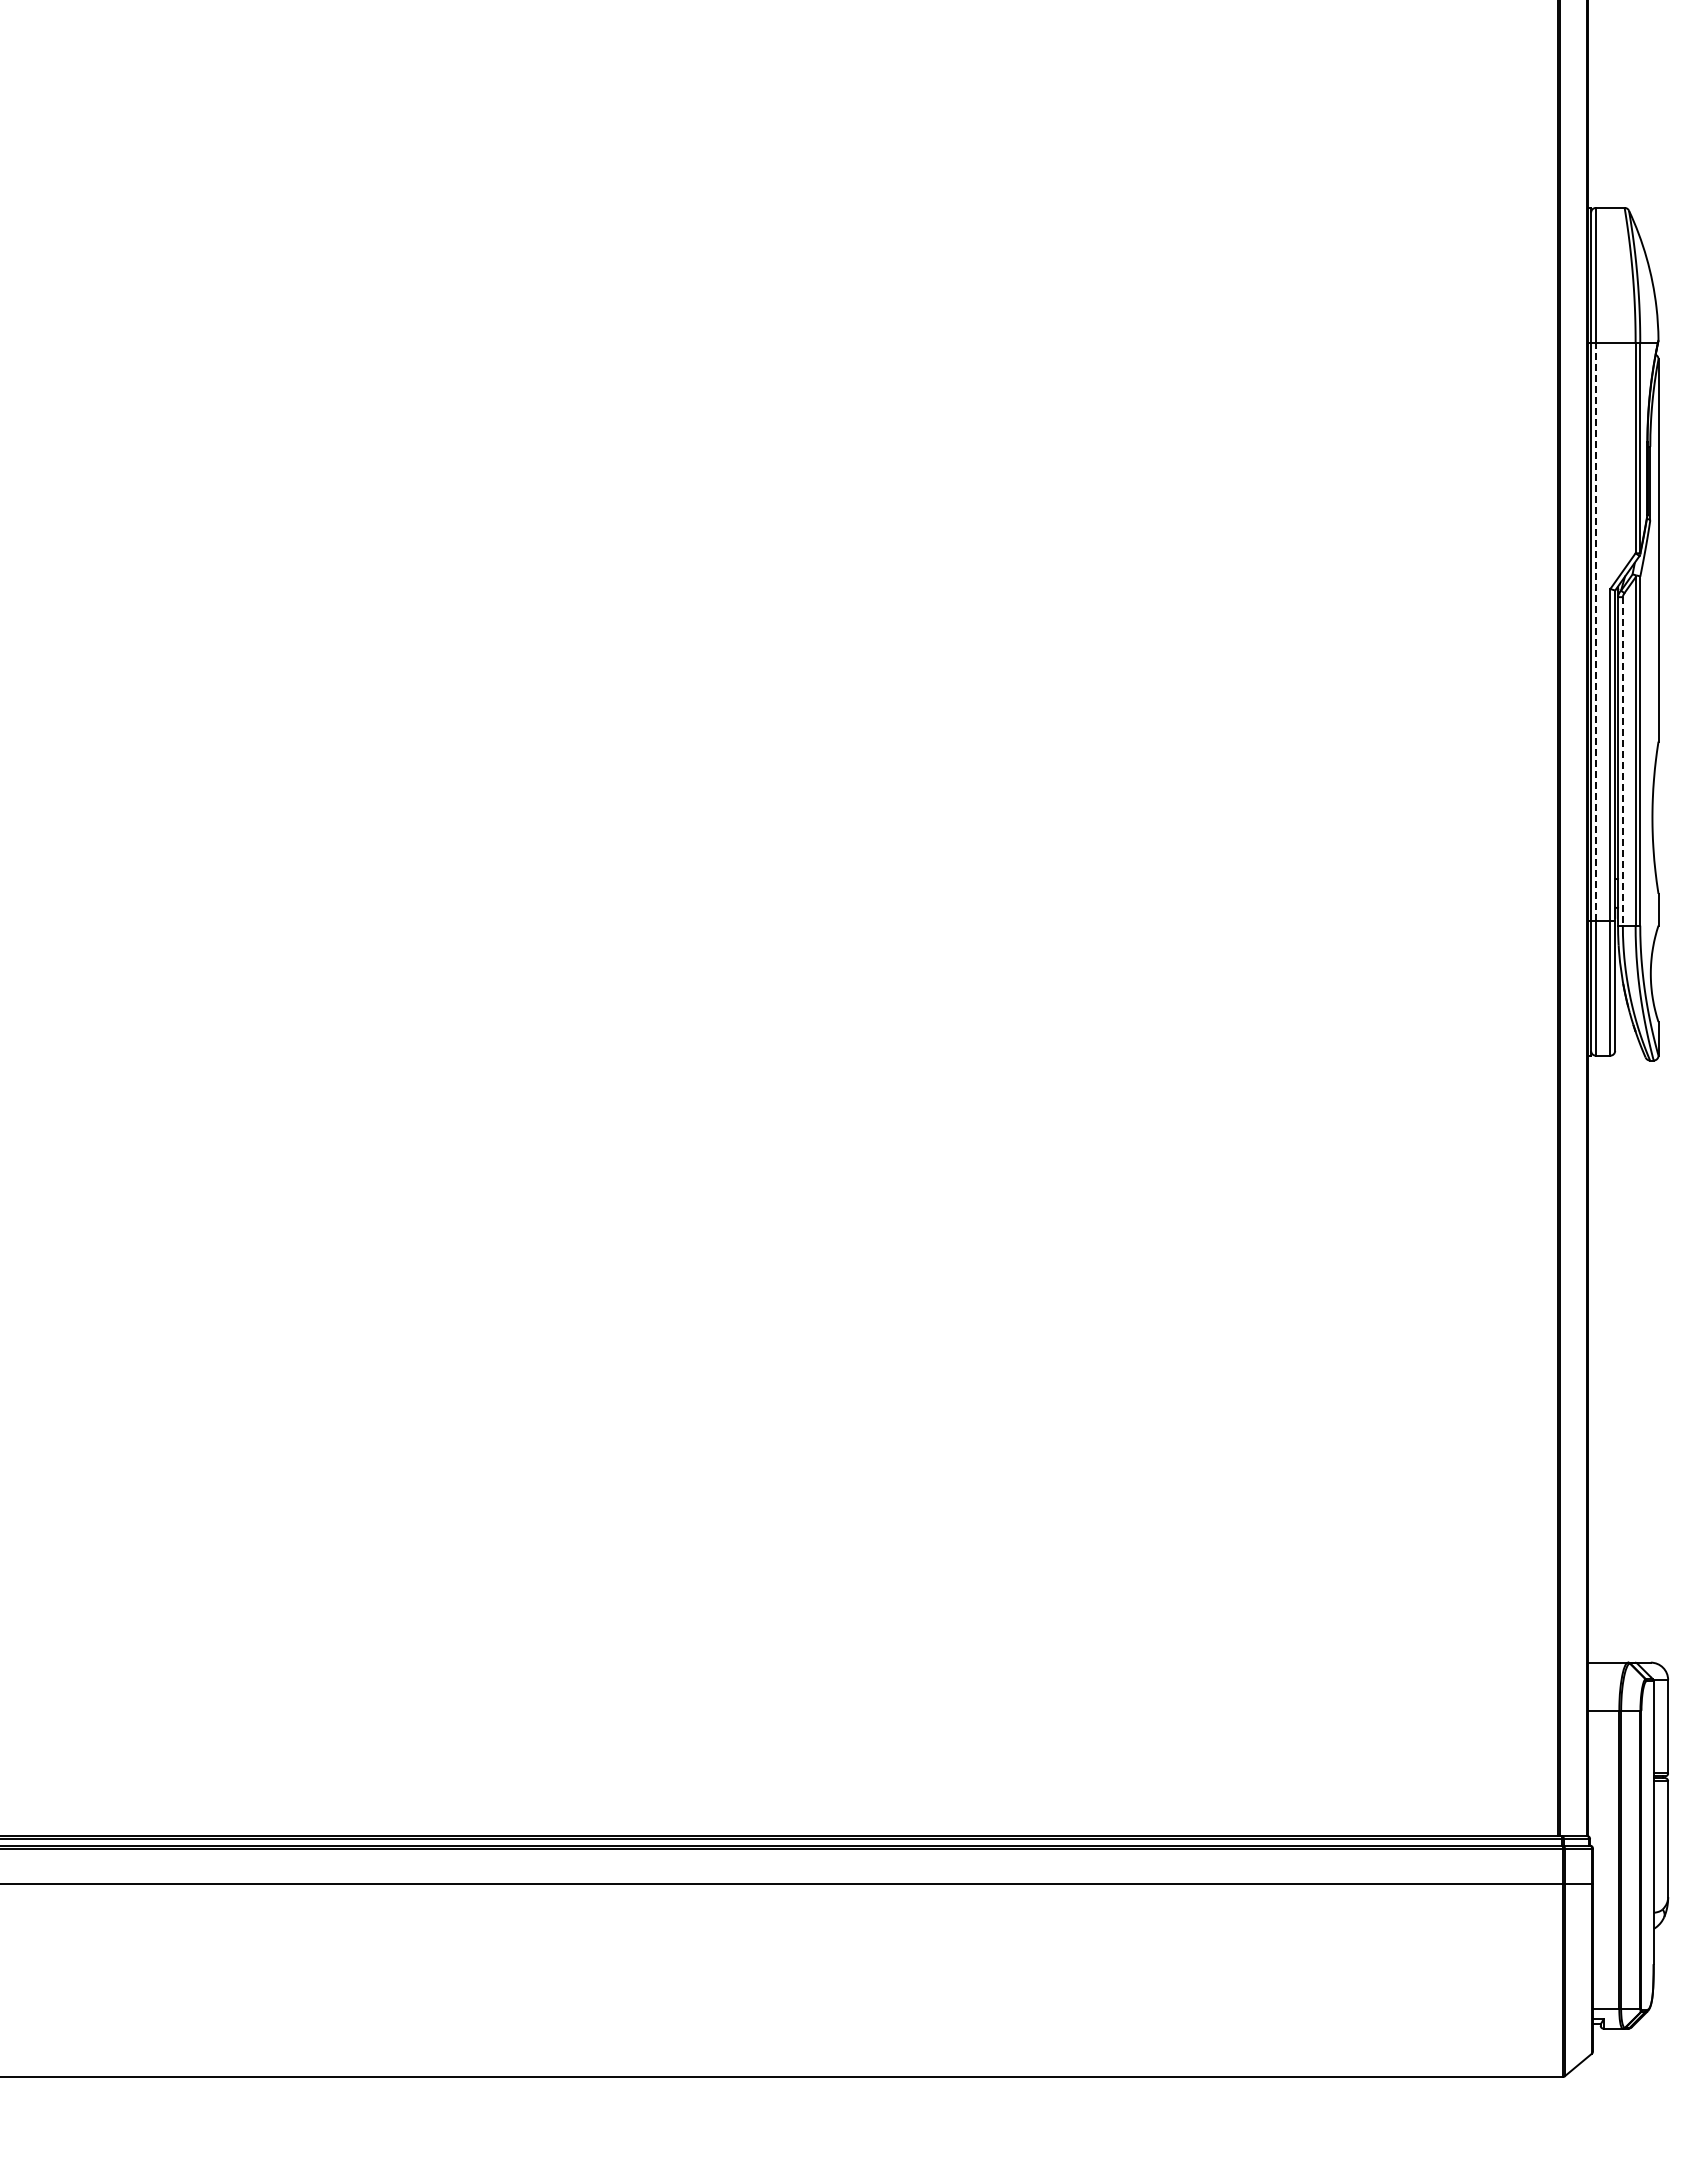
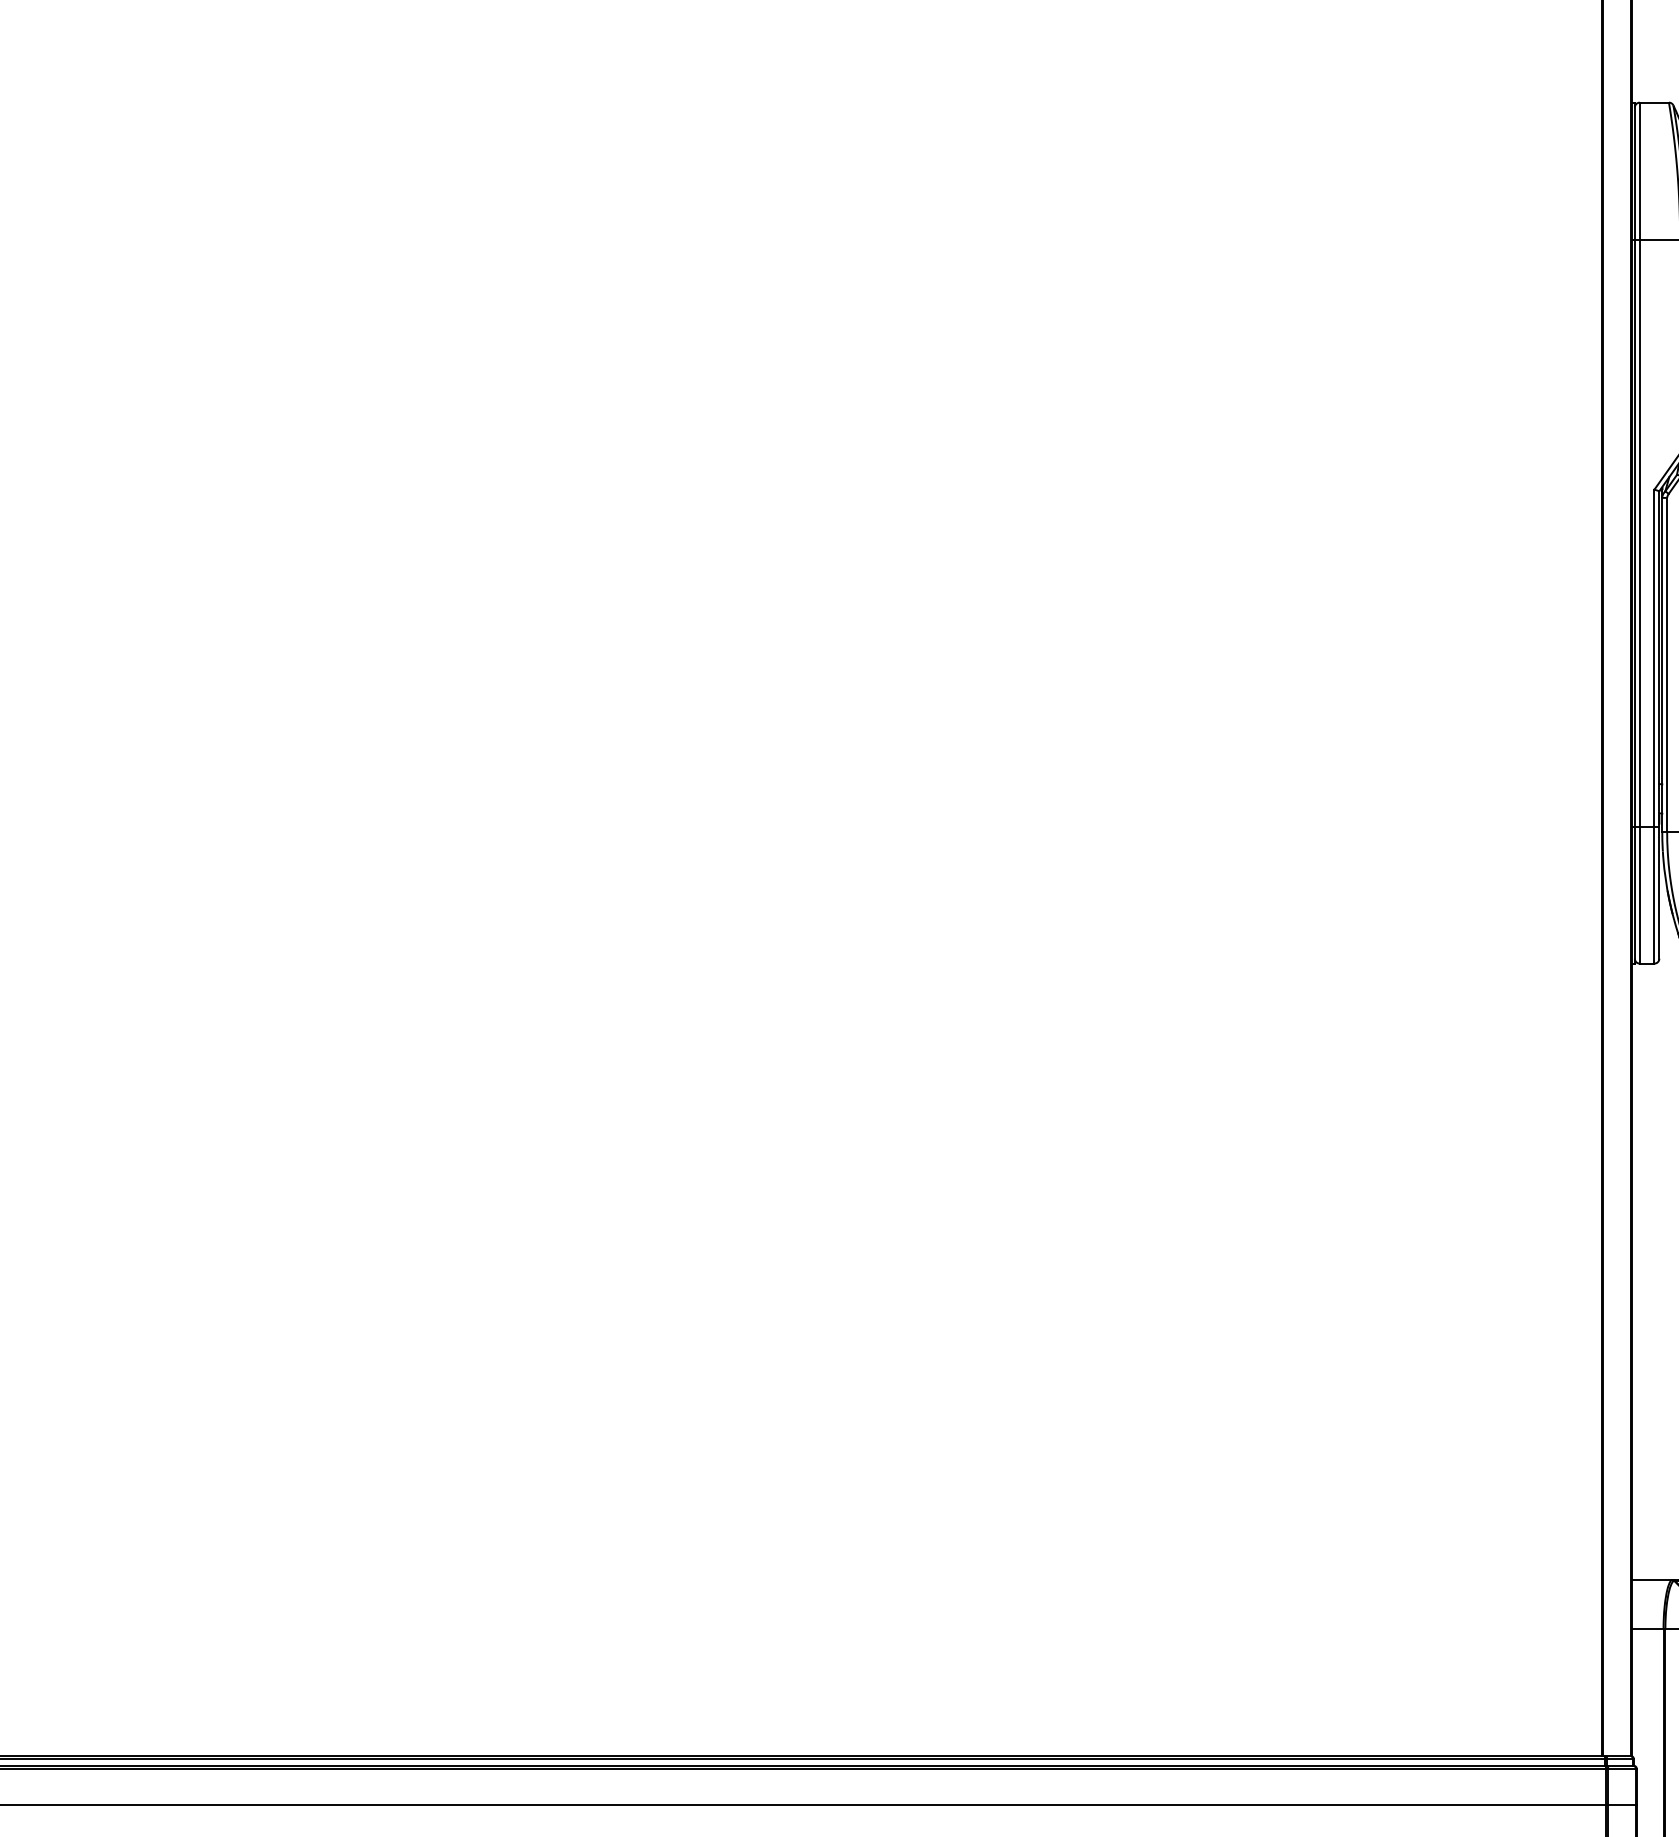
line: (1595, 631) -> (1639, 532), dashed -> solid
line: (1622, 761) -> (1666, 664), dashed -> solid

